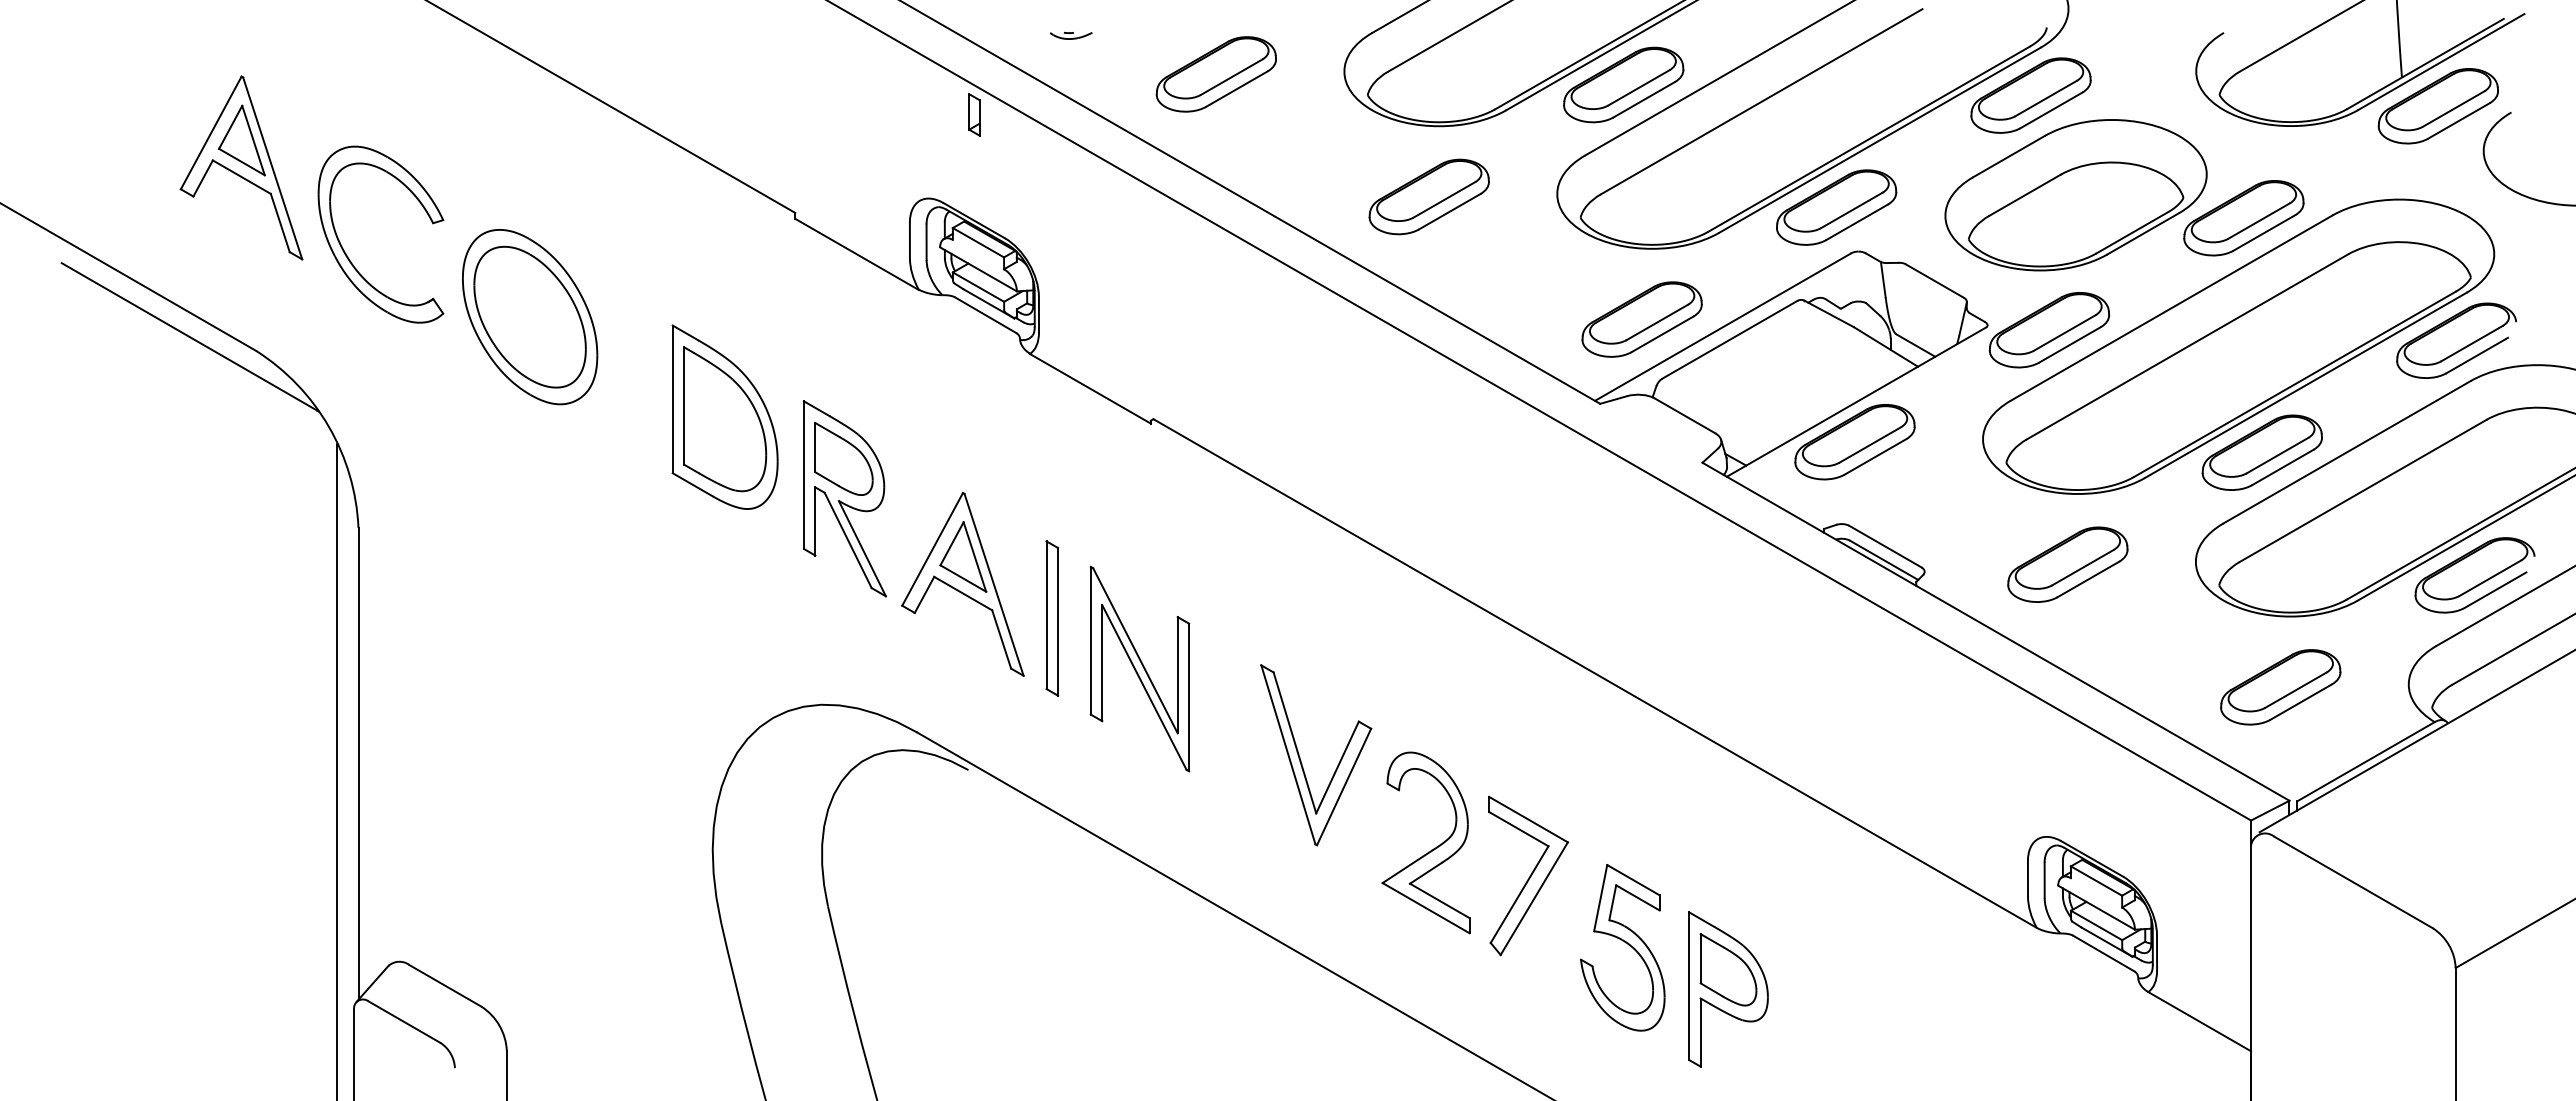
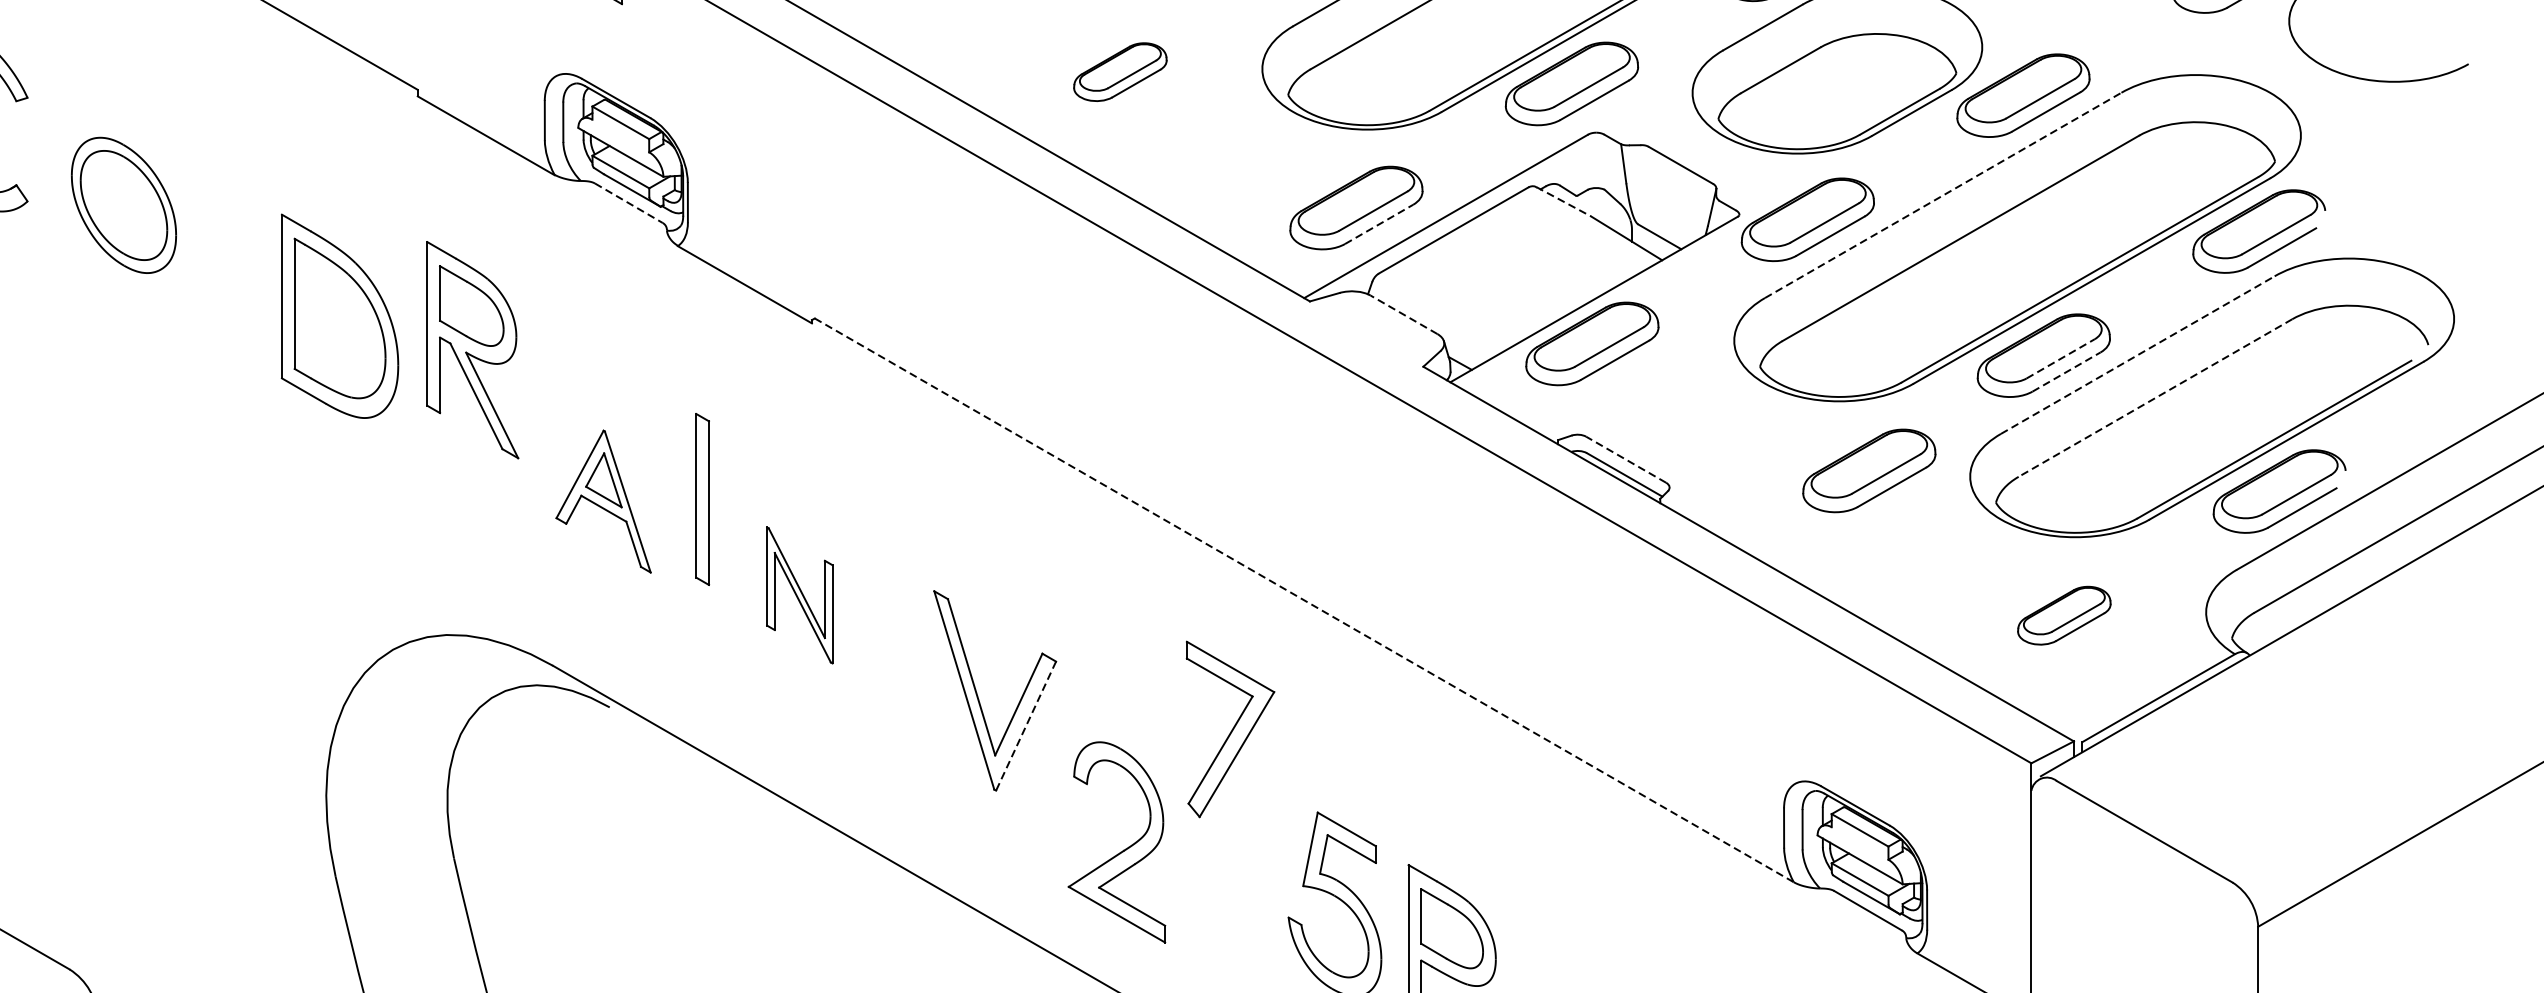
part: (1428, 196) -> (1119, 71), size x0.7
line: (2171, 308) -> (1943, 195), solid -> dashed
line: (1829, 313) -> (1564, 201), solid -> dashed
line: (986, 315) -> (629, 203), solid -> dashed
part: (530, 317) -> (124, 205), size x0.7
line: (1663, 334) -> (1380, 224), solid -> dashed
line: (1685, 415) -> (1404, 314), solid -> dashed
line: (2347, 452) -> (2138, 355), solid -> dashed
line: (2278, 455) -> (2061, 358), solid -> dashed
line: (2283, 467) -> (2067, 372), solid -> dashed
line: (2362, 491) -> (2154, 398), solid -> dashed
part: (844, 498) -> (472, 349), moved
line: (1885, 546) -> (1626, 459), solid -> dashed
part: (2067, 564) -> (1868, 470), moved
part: (962, 584) -> (603, 501), size x0.7
part: (1052, 618) -> (702, 499), moved
part: (1139, 668) -> (799, 594), size x0.6
line: (1595, 673) -> (1304, 600), solid -> dashed
part: (2280, 687) -> (2063, 615), size x0.7
line: (1343, 787) -> (1025, 726), solid -> dashed
part: (1431, 849) -> (1122, 849), moved
part: (1528, 876) -> (1230, 730), moved

